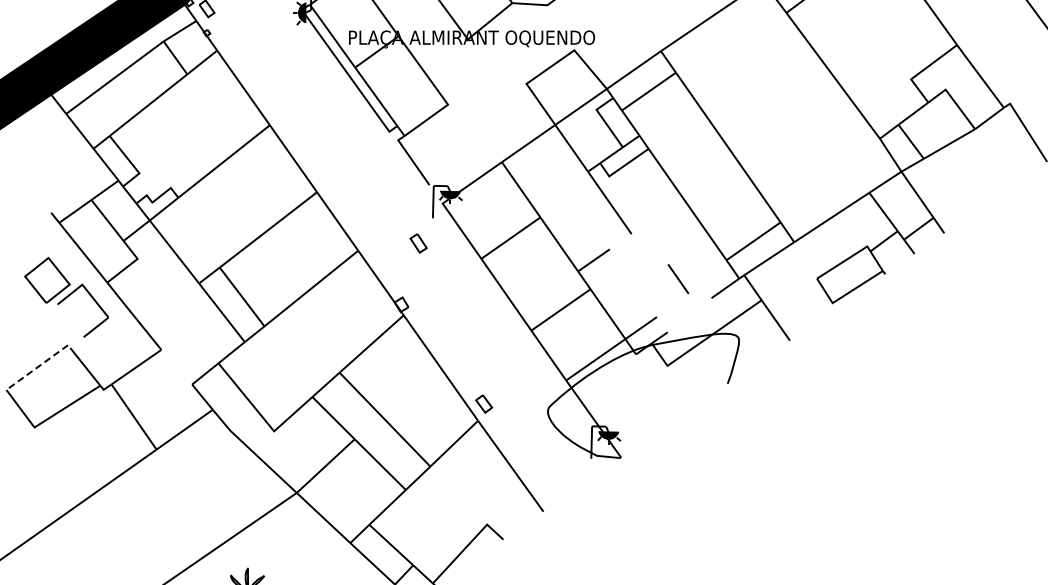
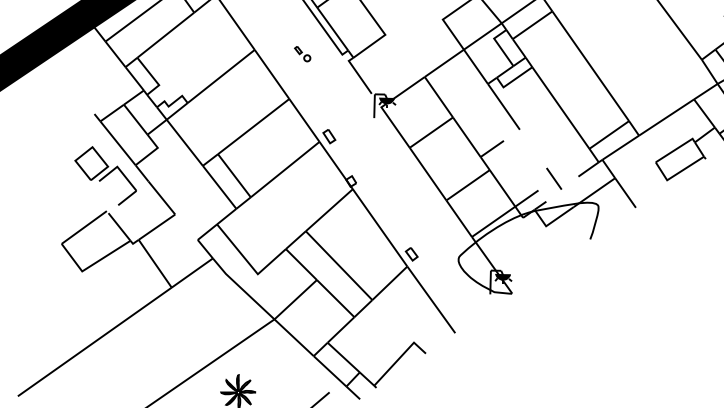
part: (334, 130) -> (302, 53), added
part: (418, 243) -> (329, 136), moved
line: (678, 278) -> (554, 178), moved
line: (36, 367) -> (83, 227), dashed -> solid

